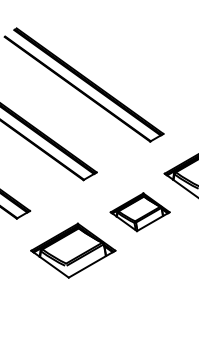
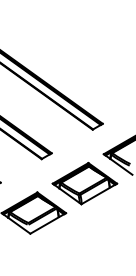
part: (140, 212) -> (85, 183), size x1.43

